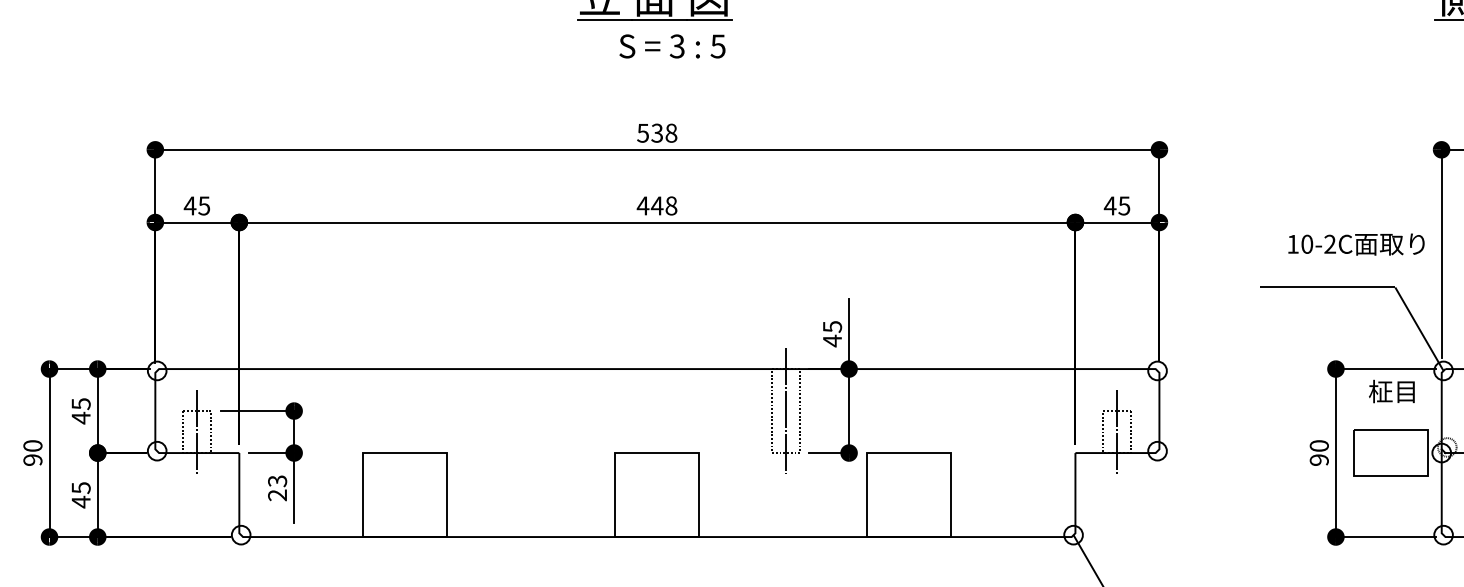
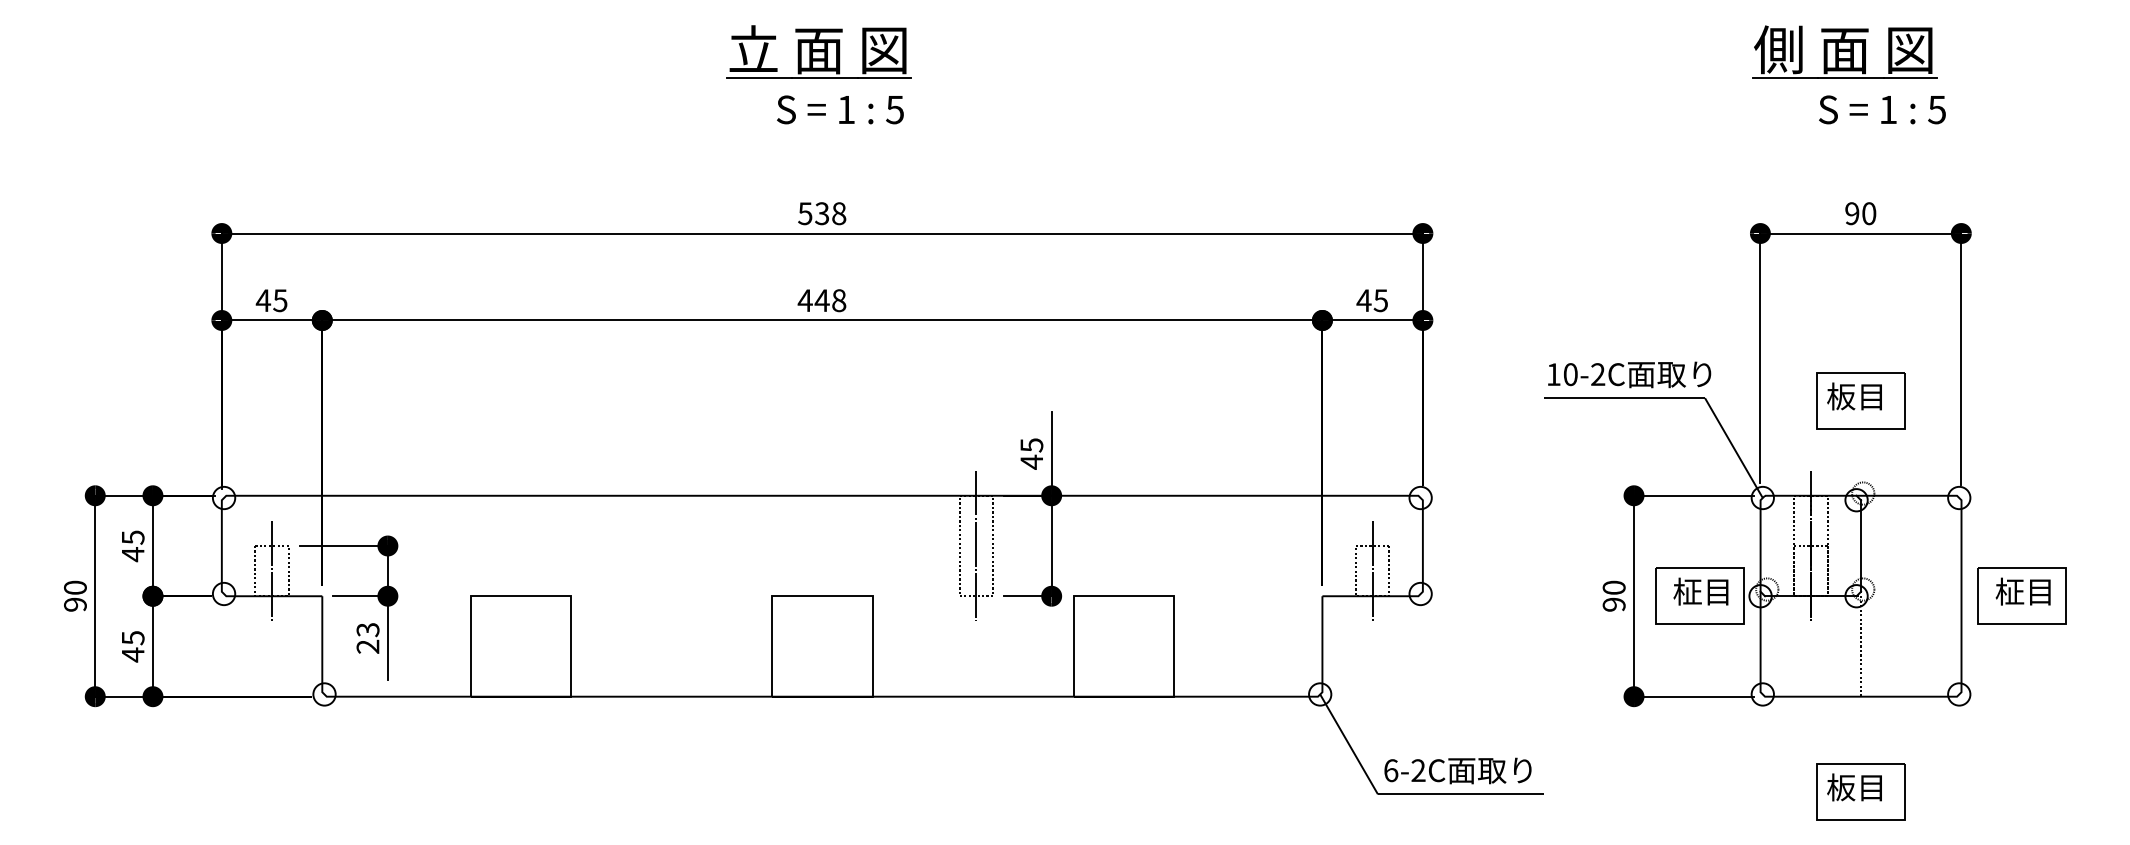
text: (676, 46) -> (845, 109), 3 -> 1
text: (1356, 244) -> (1629, 374), moved
text: (1391, 391) -> (1700, 591), moved

